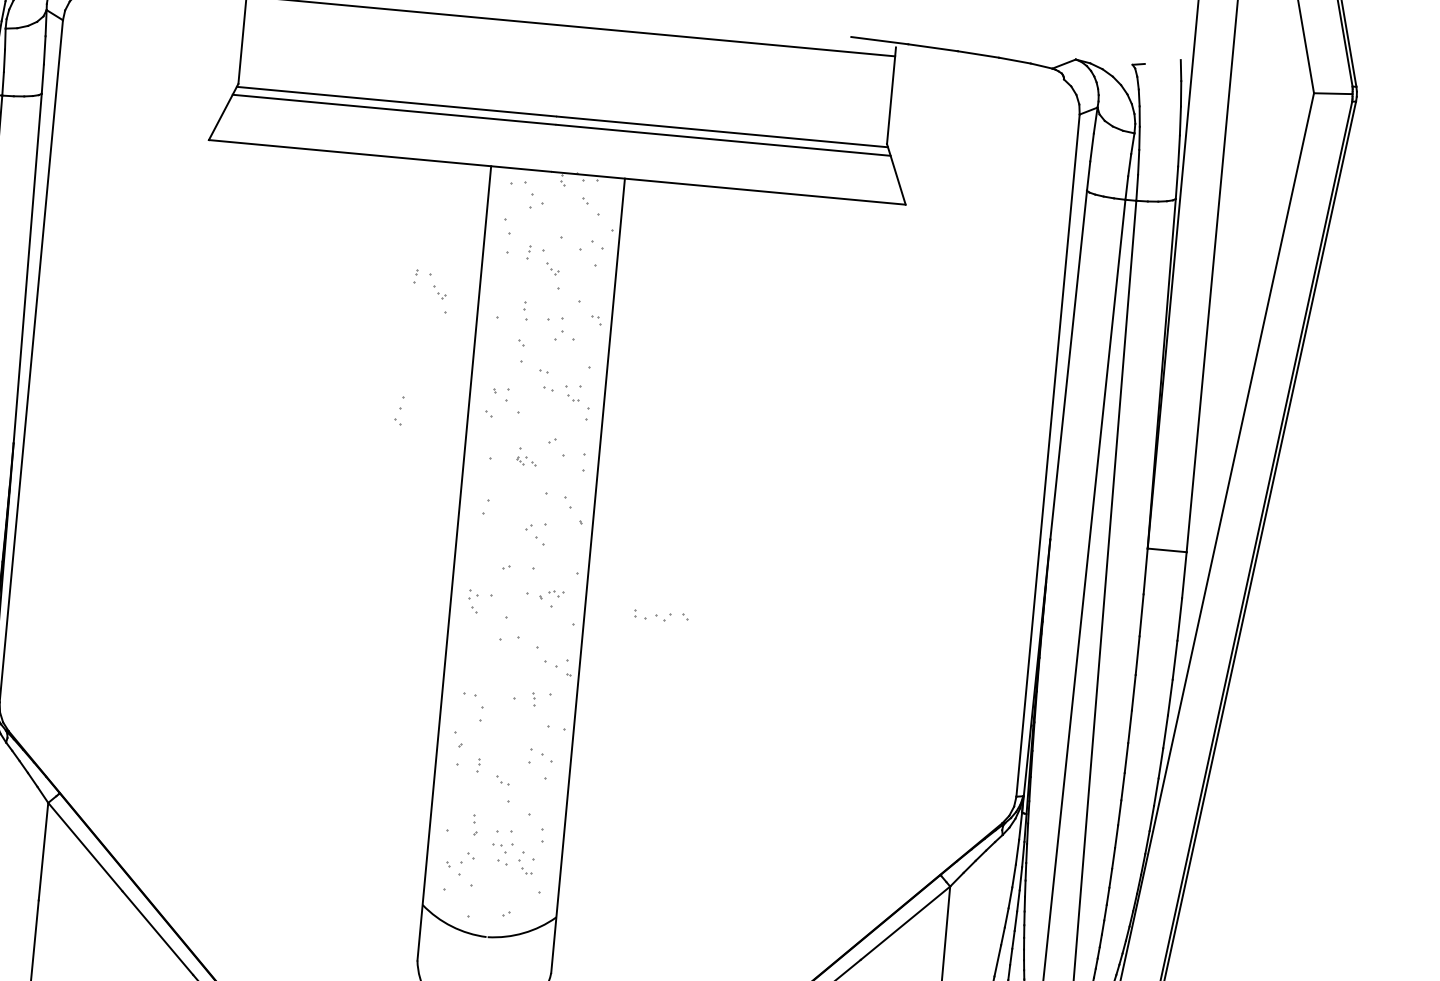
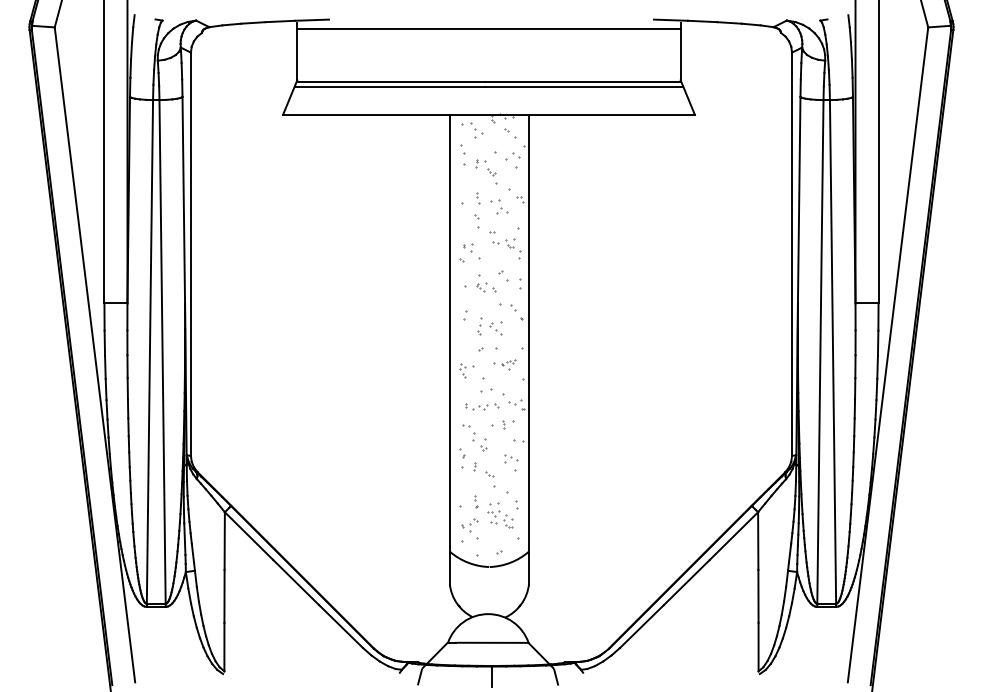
part: (431, 291) -> (421, 191), removed
part: (399, 411) -> (479, 326), moved
part: (526, 457) -> (486, 283), size x1.67
part: (662, 616) -> (482, 406), moved
part: (496, 728) -> (483, 444), added

